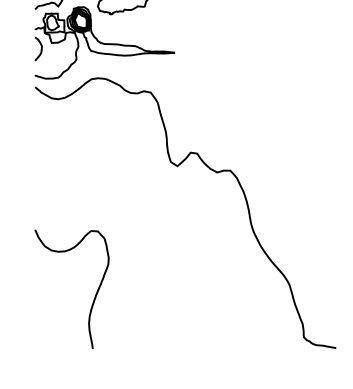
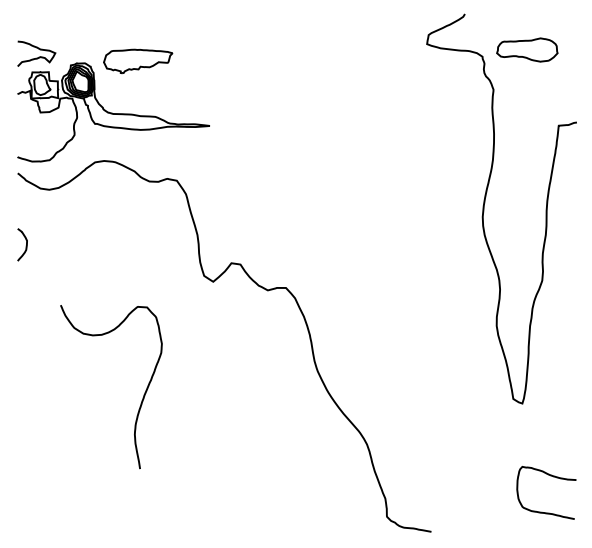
curve: (40, 50) -> (25, 246), moved
curve: (94, 296) -> (142, 397), moved

